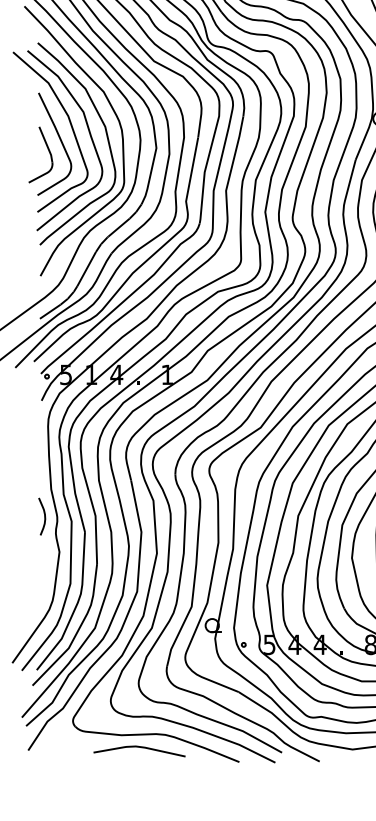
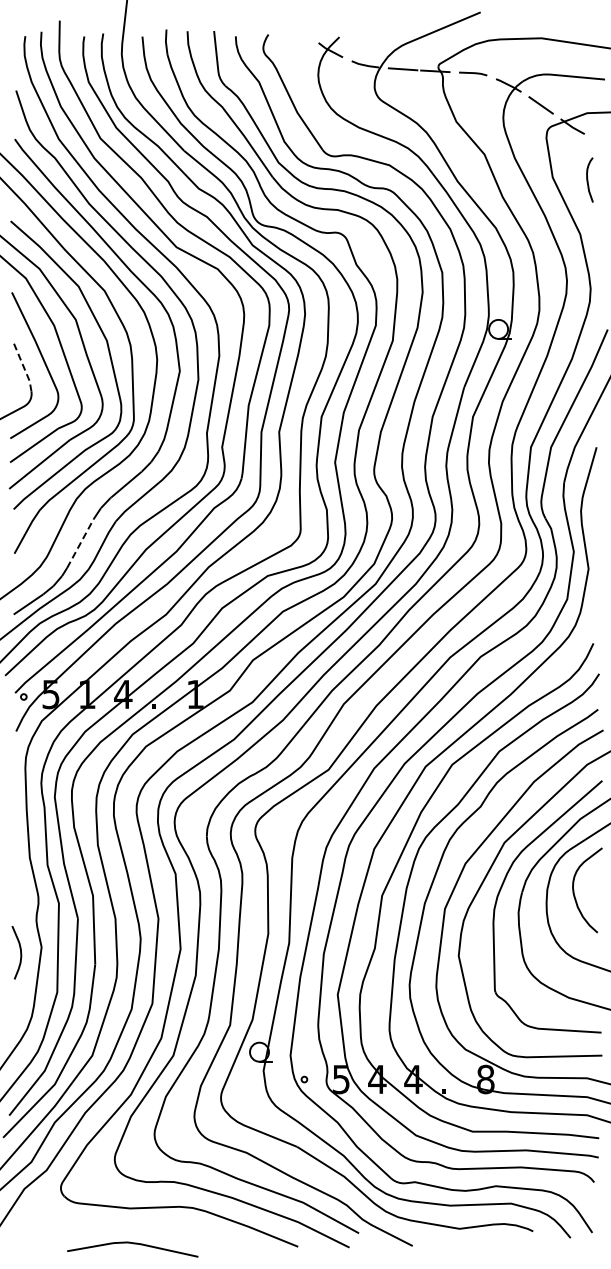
line: (46, 144) -> (23, 366), solid -> dashed
line: (86, 268) -> (80, 543), solid -> dashed
curve: (44, 516) -> (20, 952), moved
curve: (140, 747) -> (133, 1244), moved

